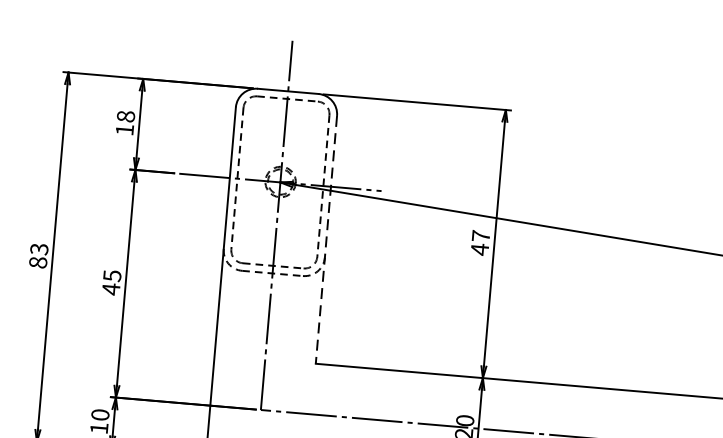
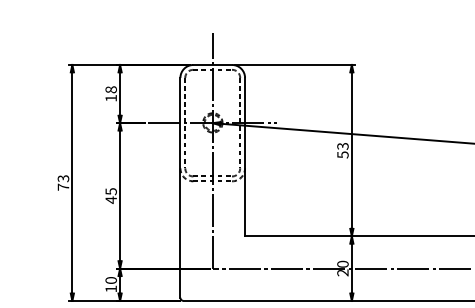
line: (327, 240) -> (245, 157), dashed -> solid
text: (479, 242) -> (342, 150), 47 -> 53
text: (38, 261) -> (63, 186), 83 -> 73

